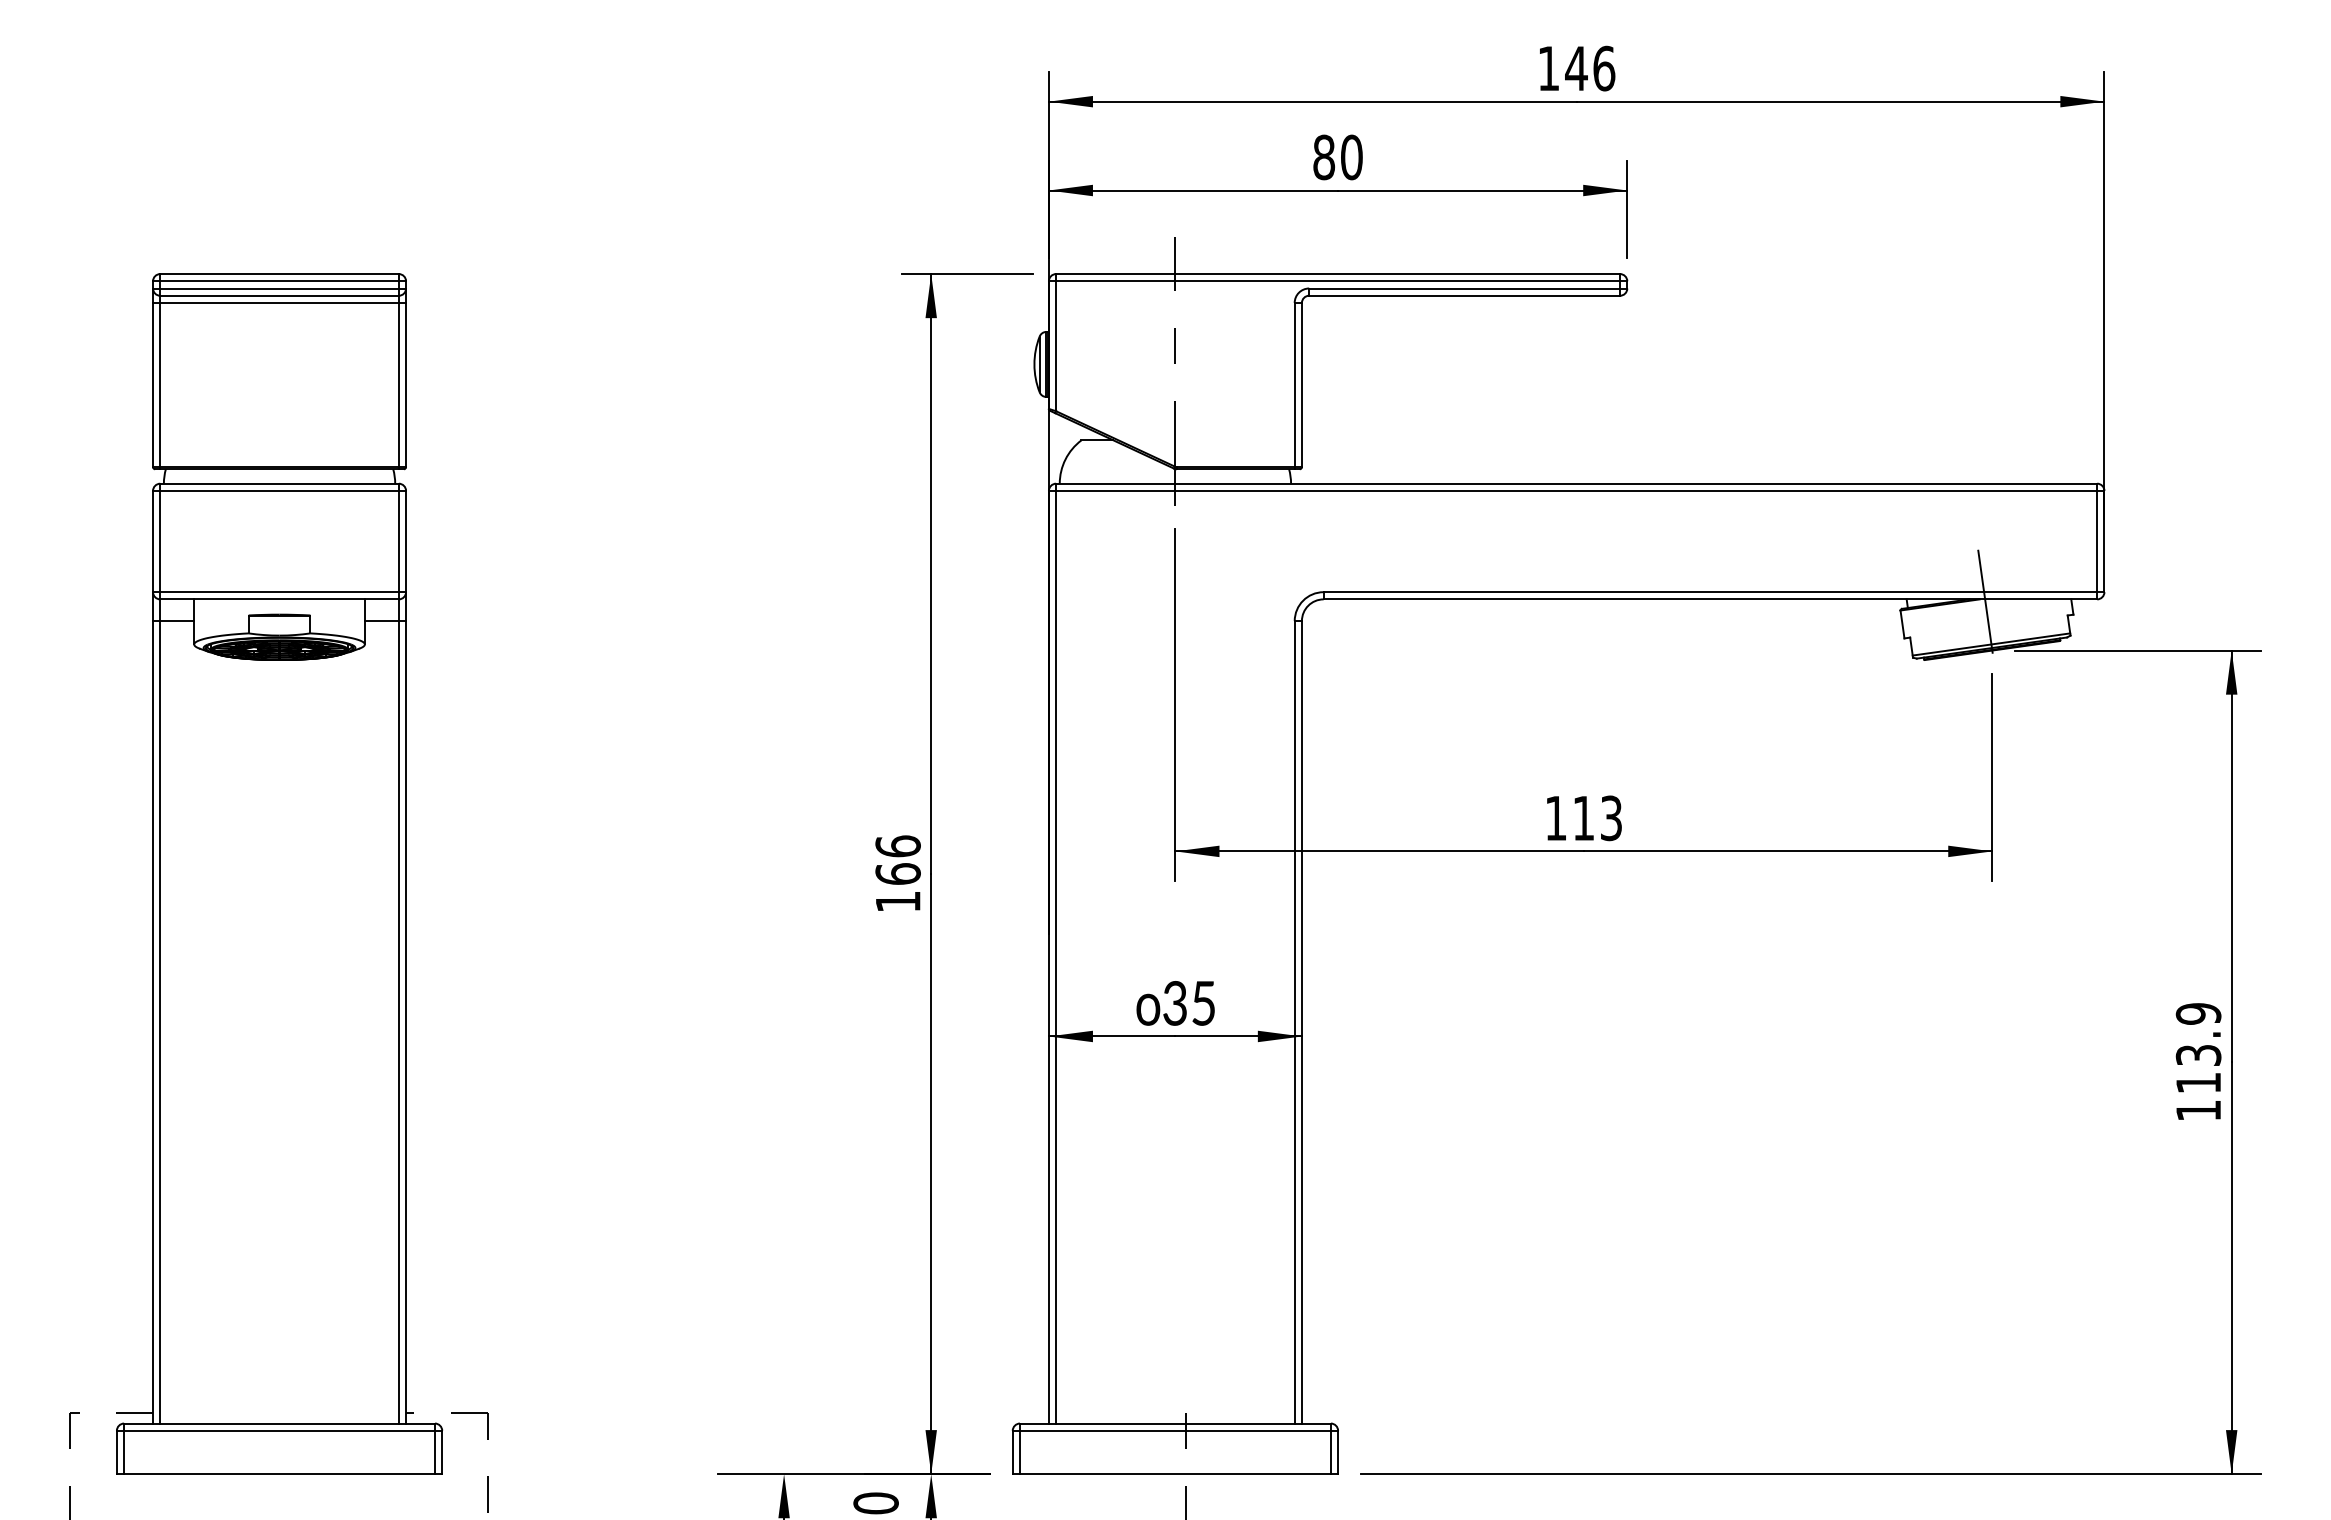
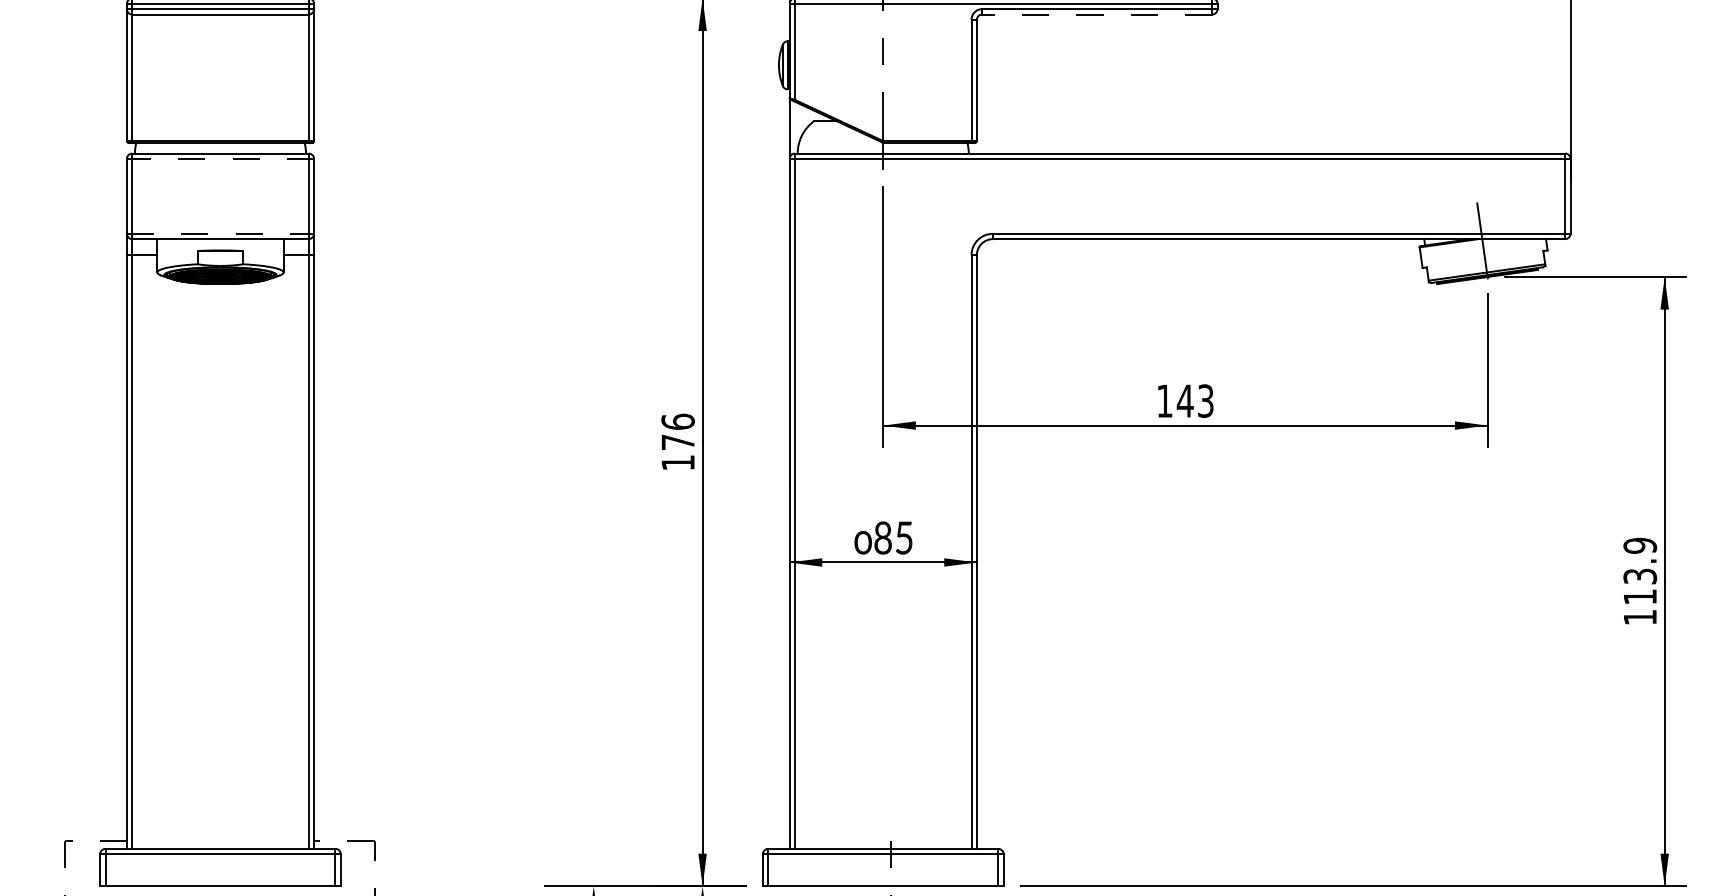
line: (1464, 295) -> (1097, 14), solid -> dashed
line: (279, 302) -> (220, 19), removed
line: (279, 490) -> (220, 158), solid -> dashed
line: (279, 592) -> (220, 234), solid -> dashed
text: (1583, 818) -> (1185, 401), 113 -> 143
text: (897, 873) -> (677, 441), 166 -> 176
text: (1175, 1003) -> (883, 538), 35 -> 85

